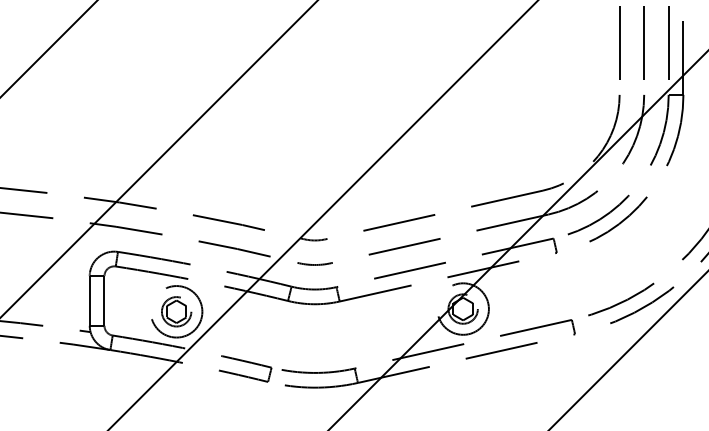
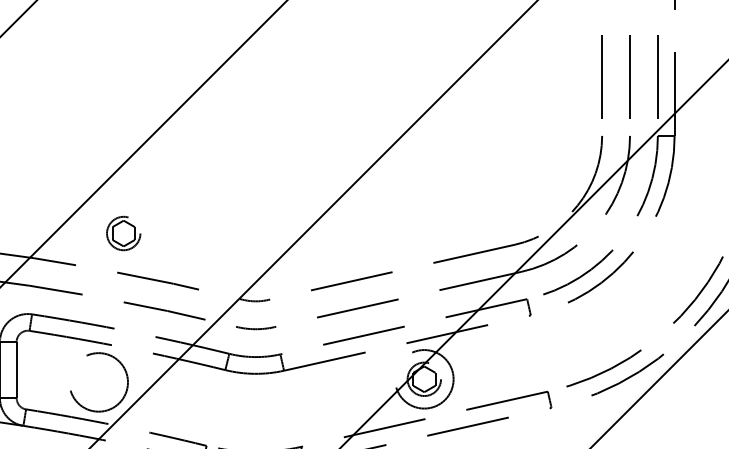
part: (176, 311) -> (123, 233), moved

